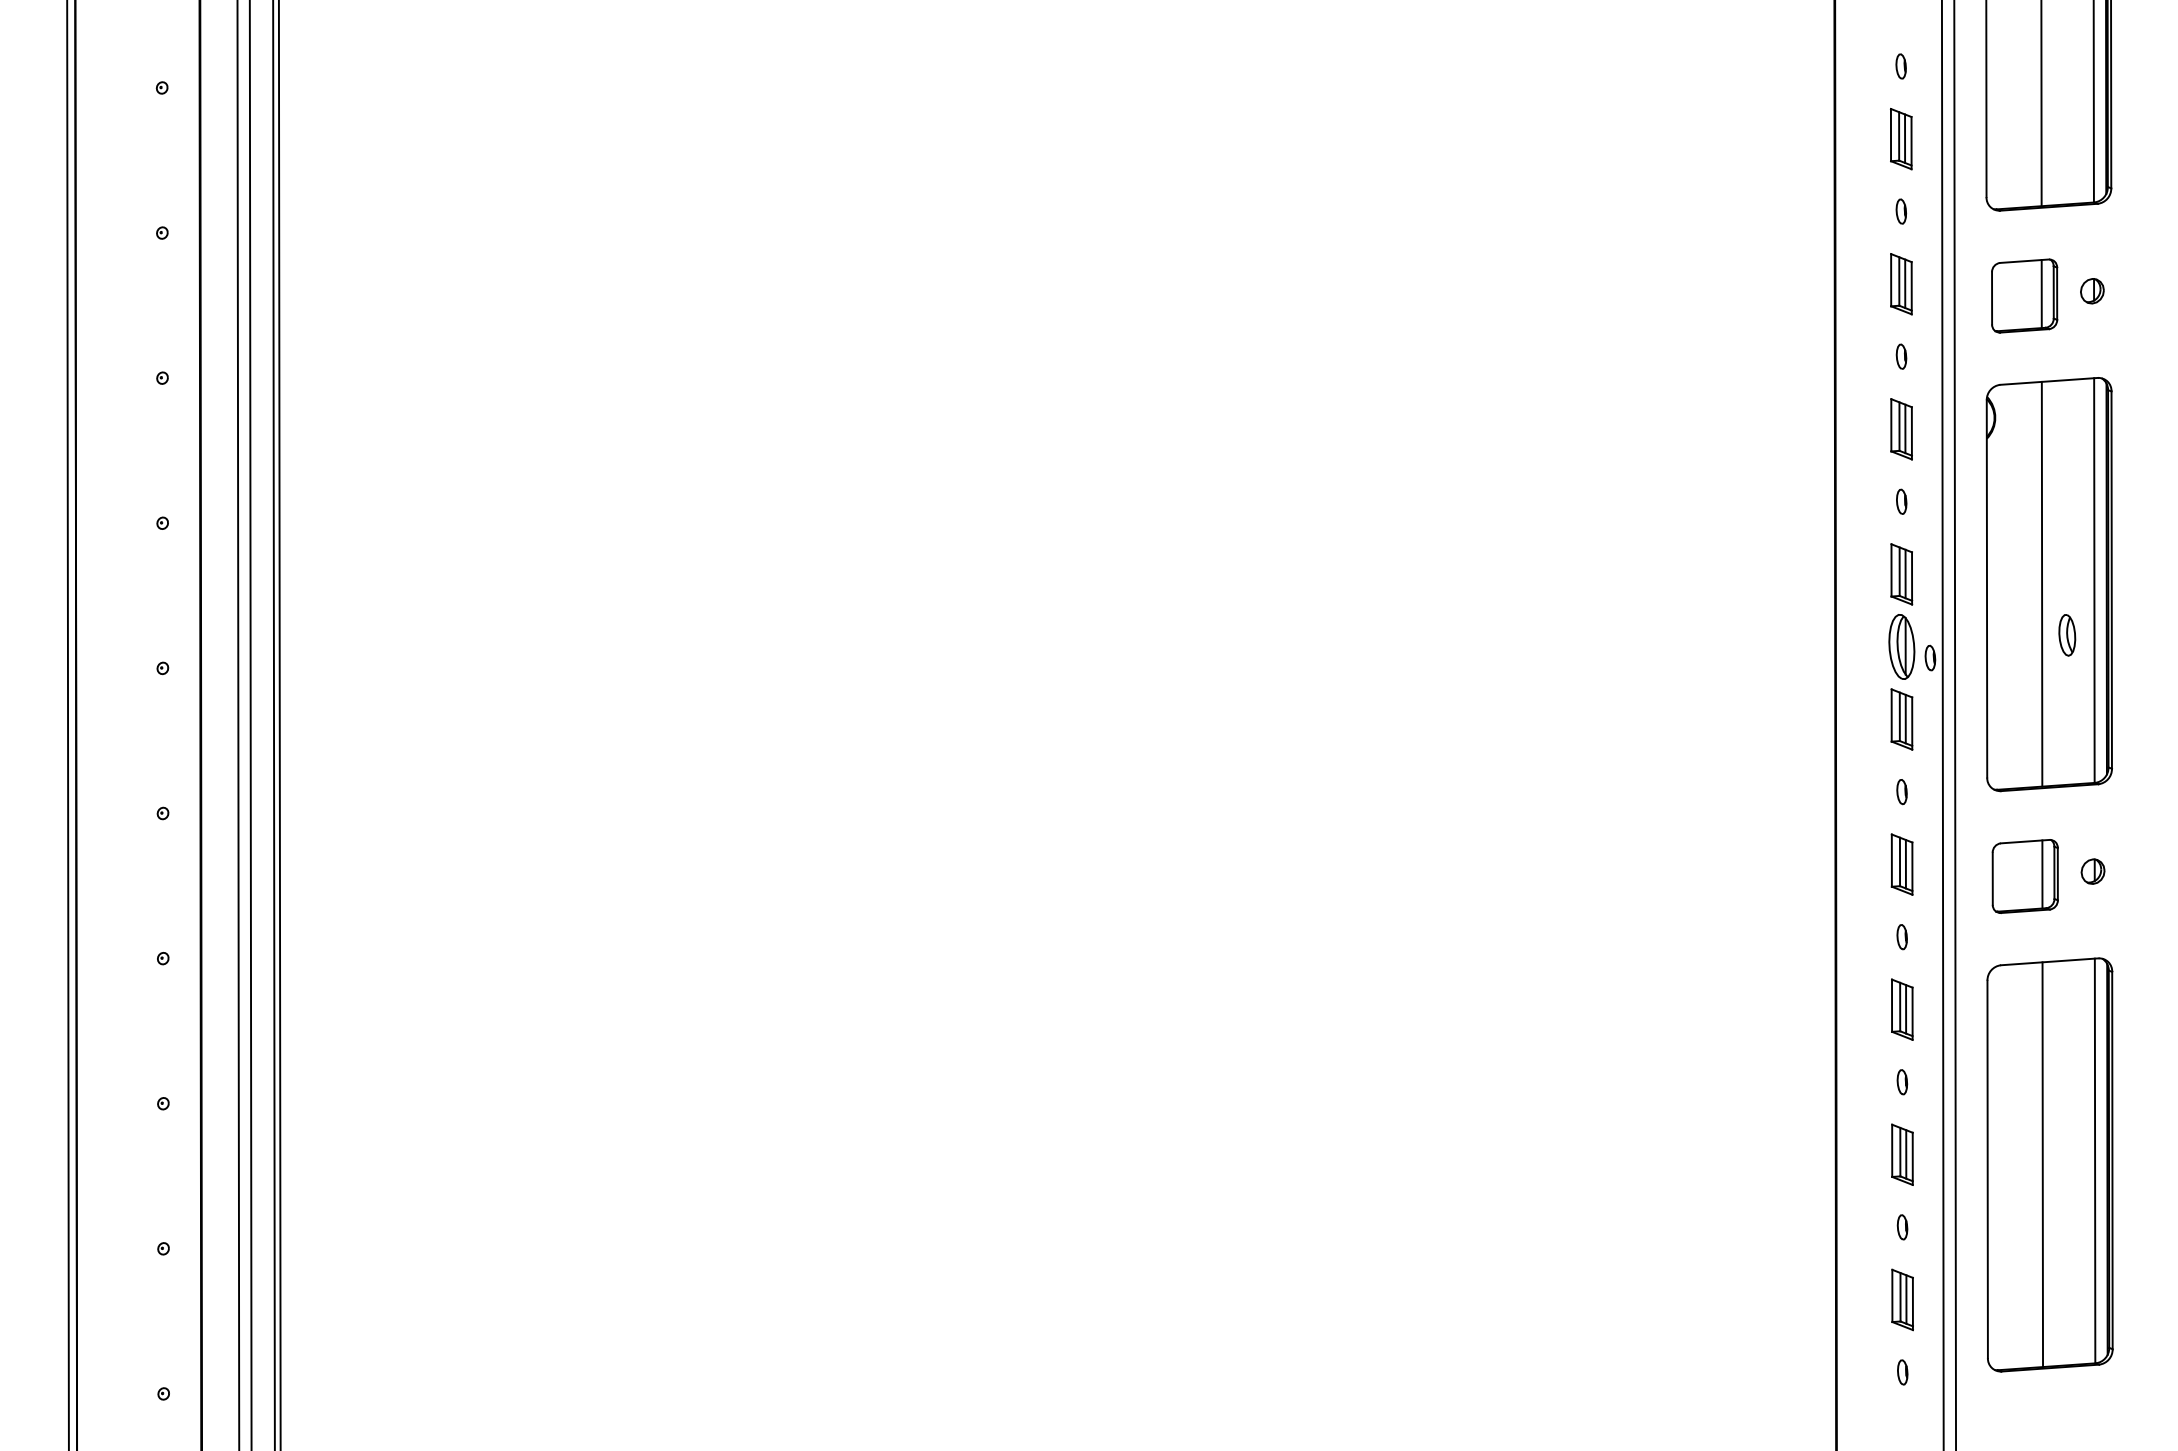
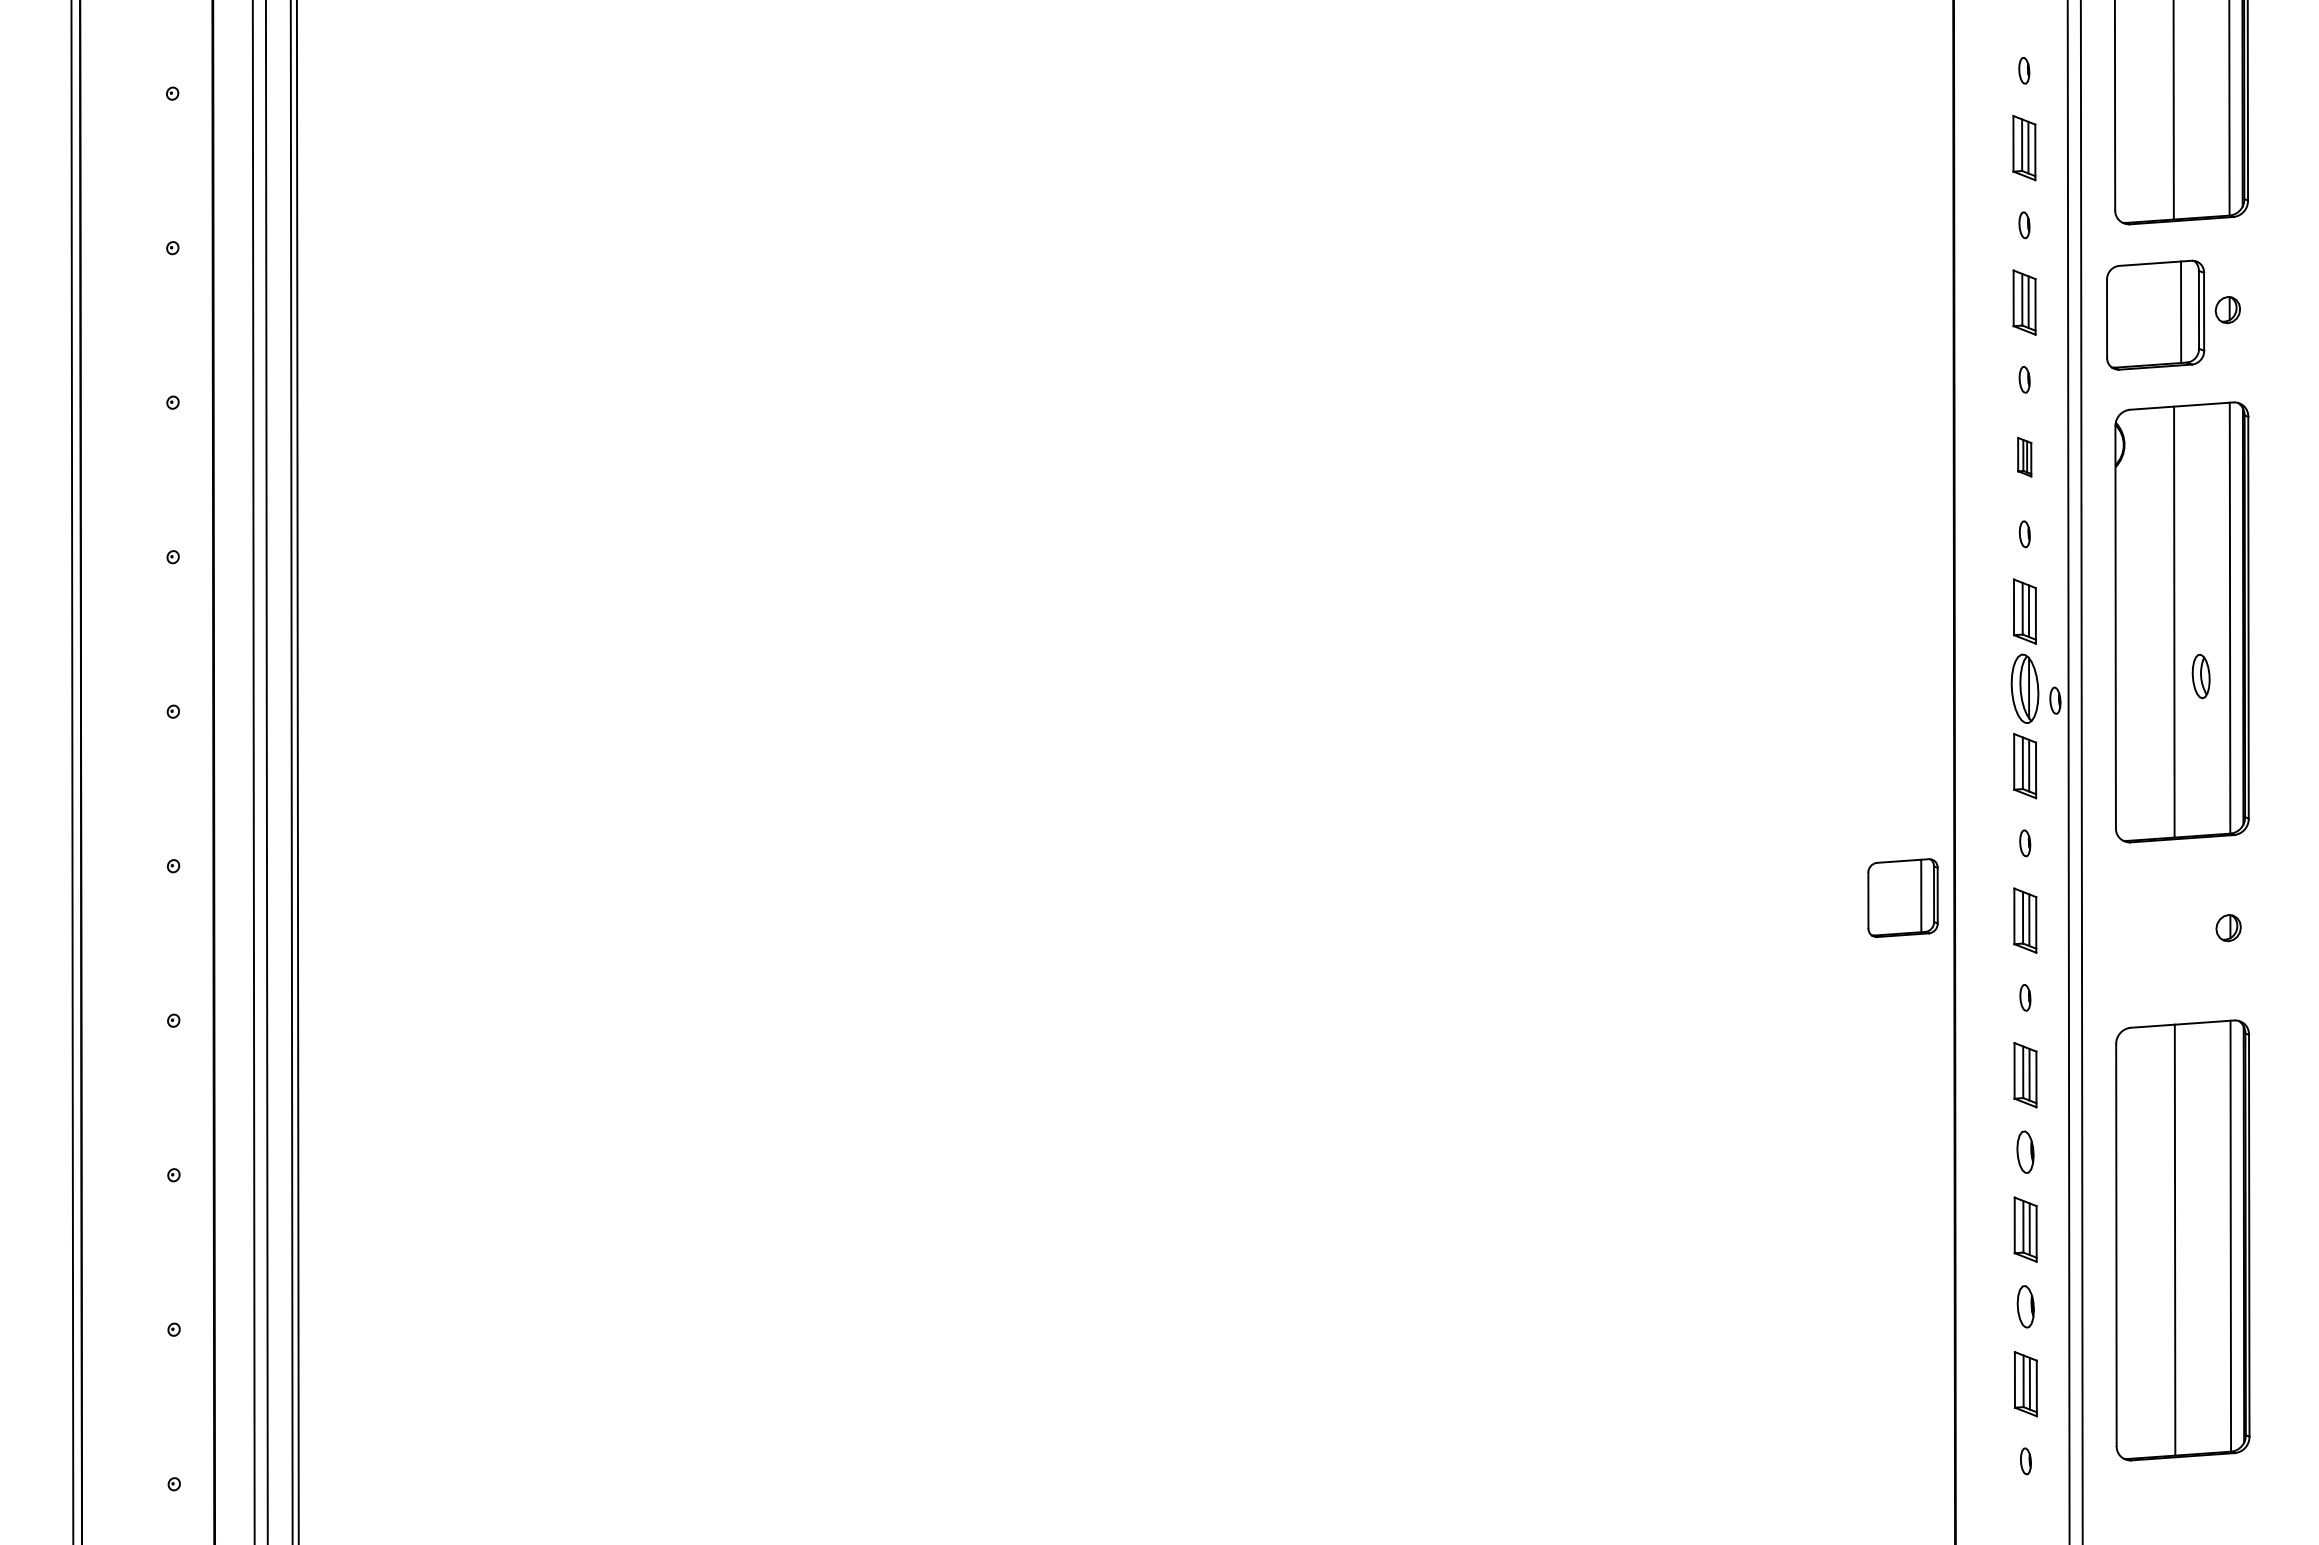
part: (2024, 295) -> (2155, 314), size x1.4
part: (1901, 429) -> (2024, 457), size x0.6
part: (2024, 876) -> (1902, 898), moved
part: (1902, 1082) -> (2025, 1152), size x1.6
part: (1902, 1227) -> (2025, 1307), size x1.6

